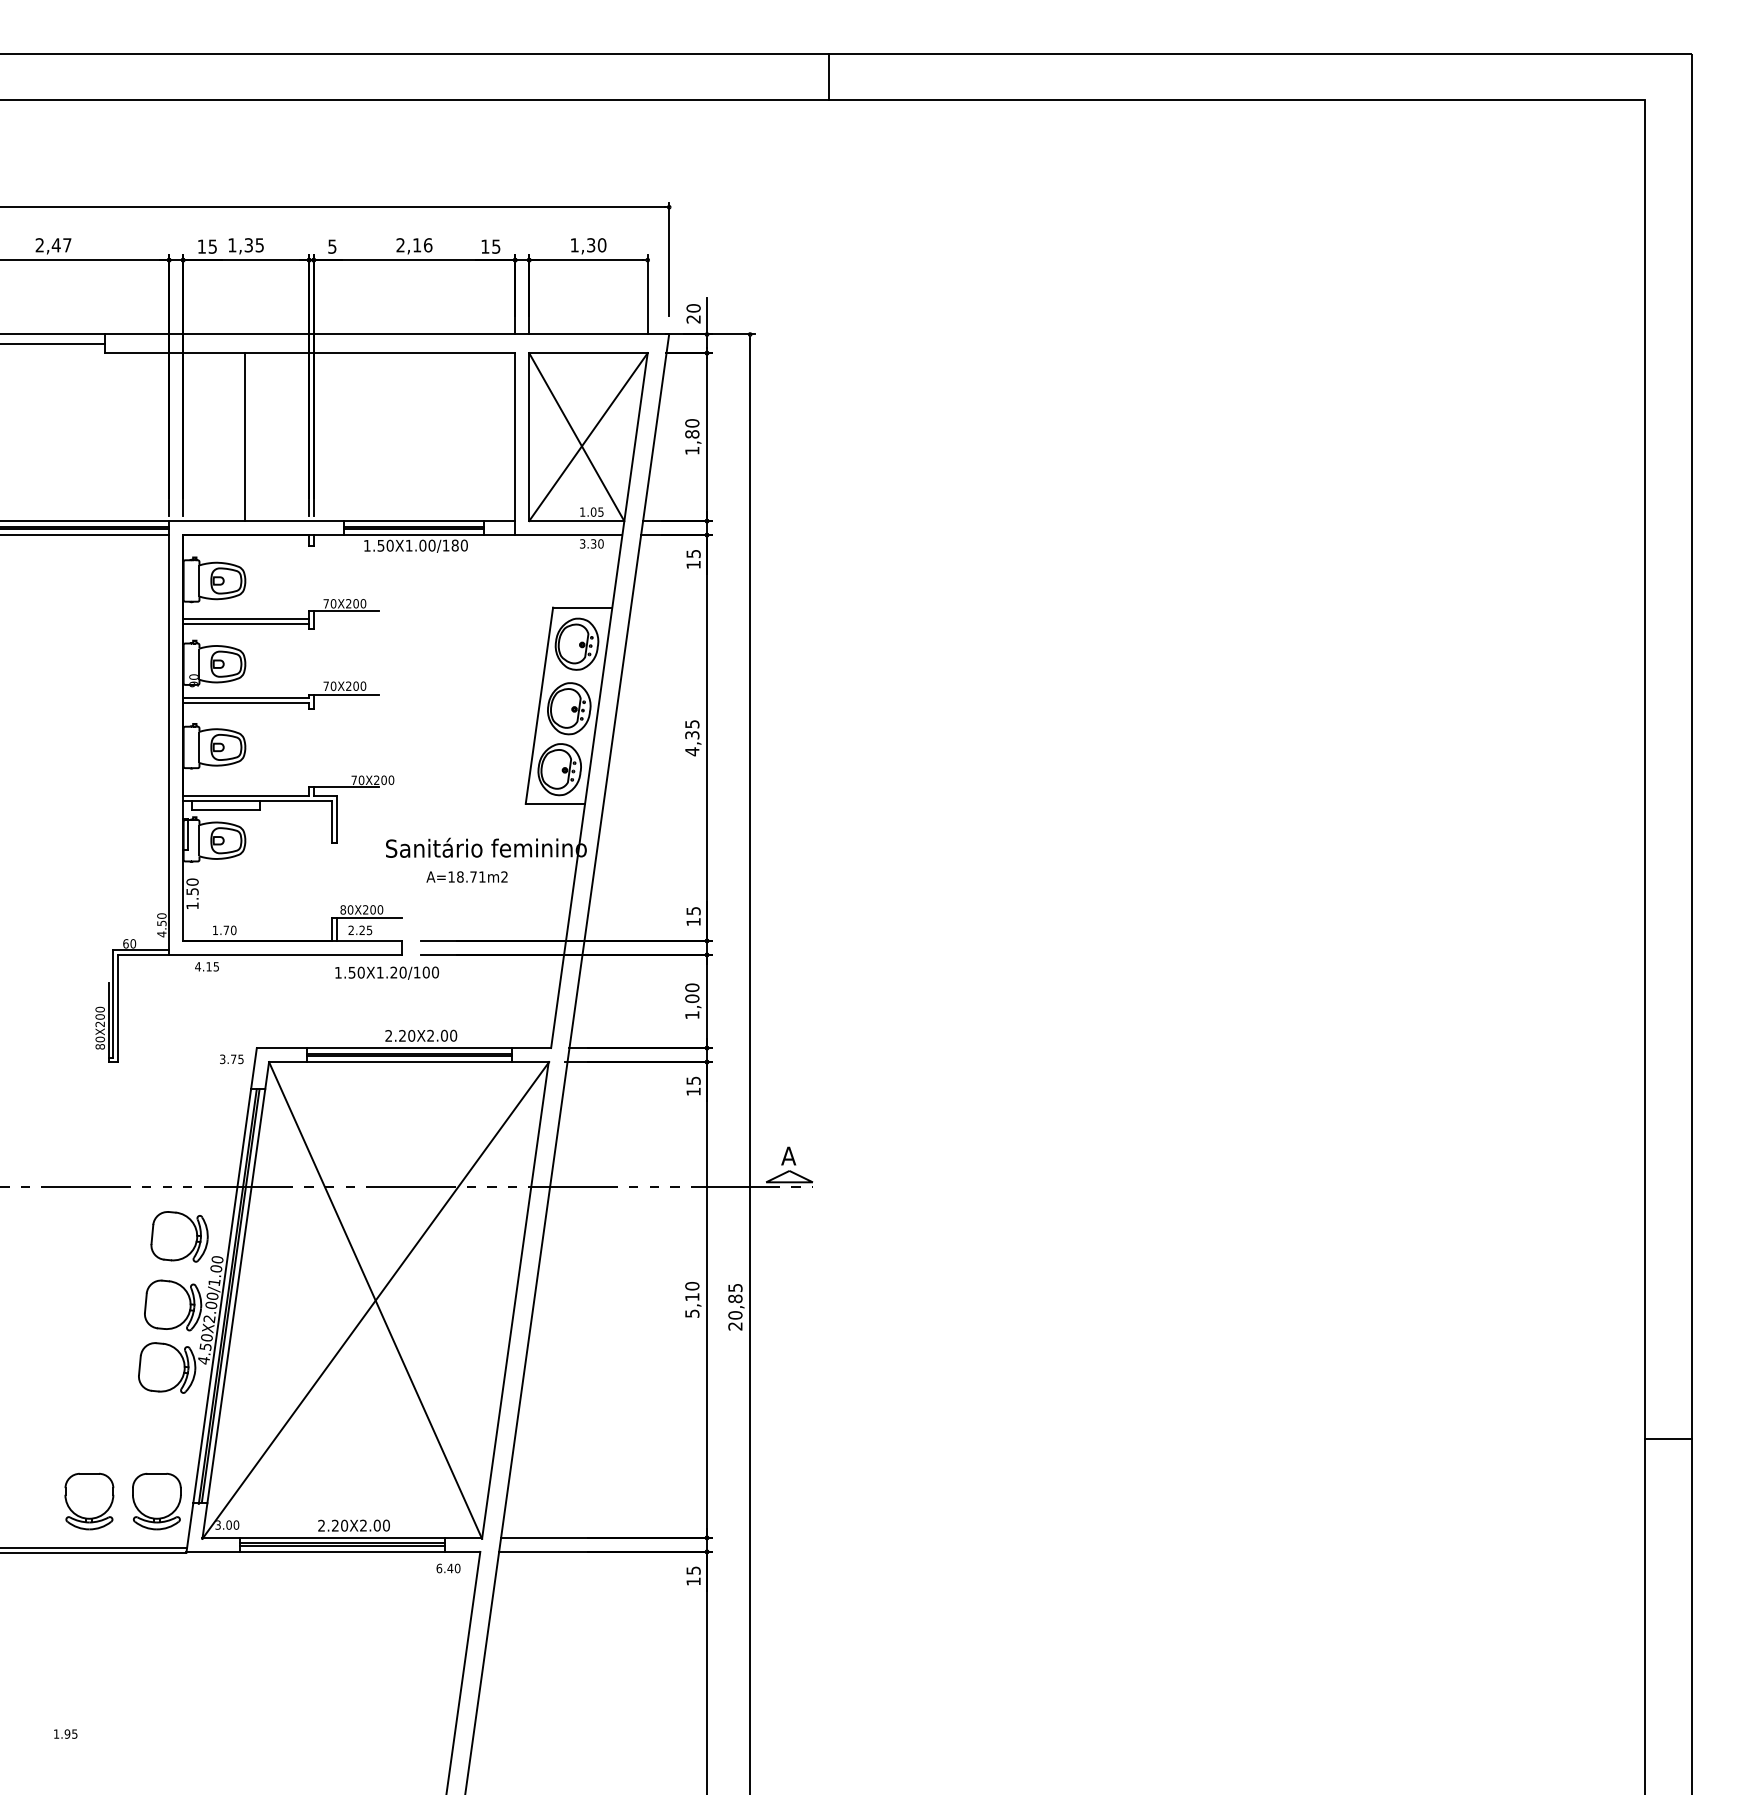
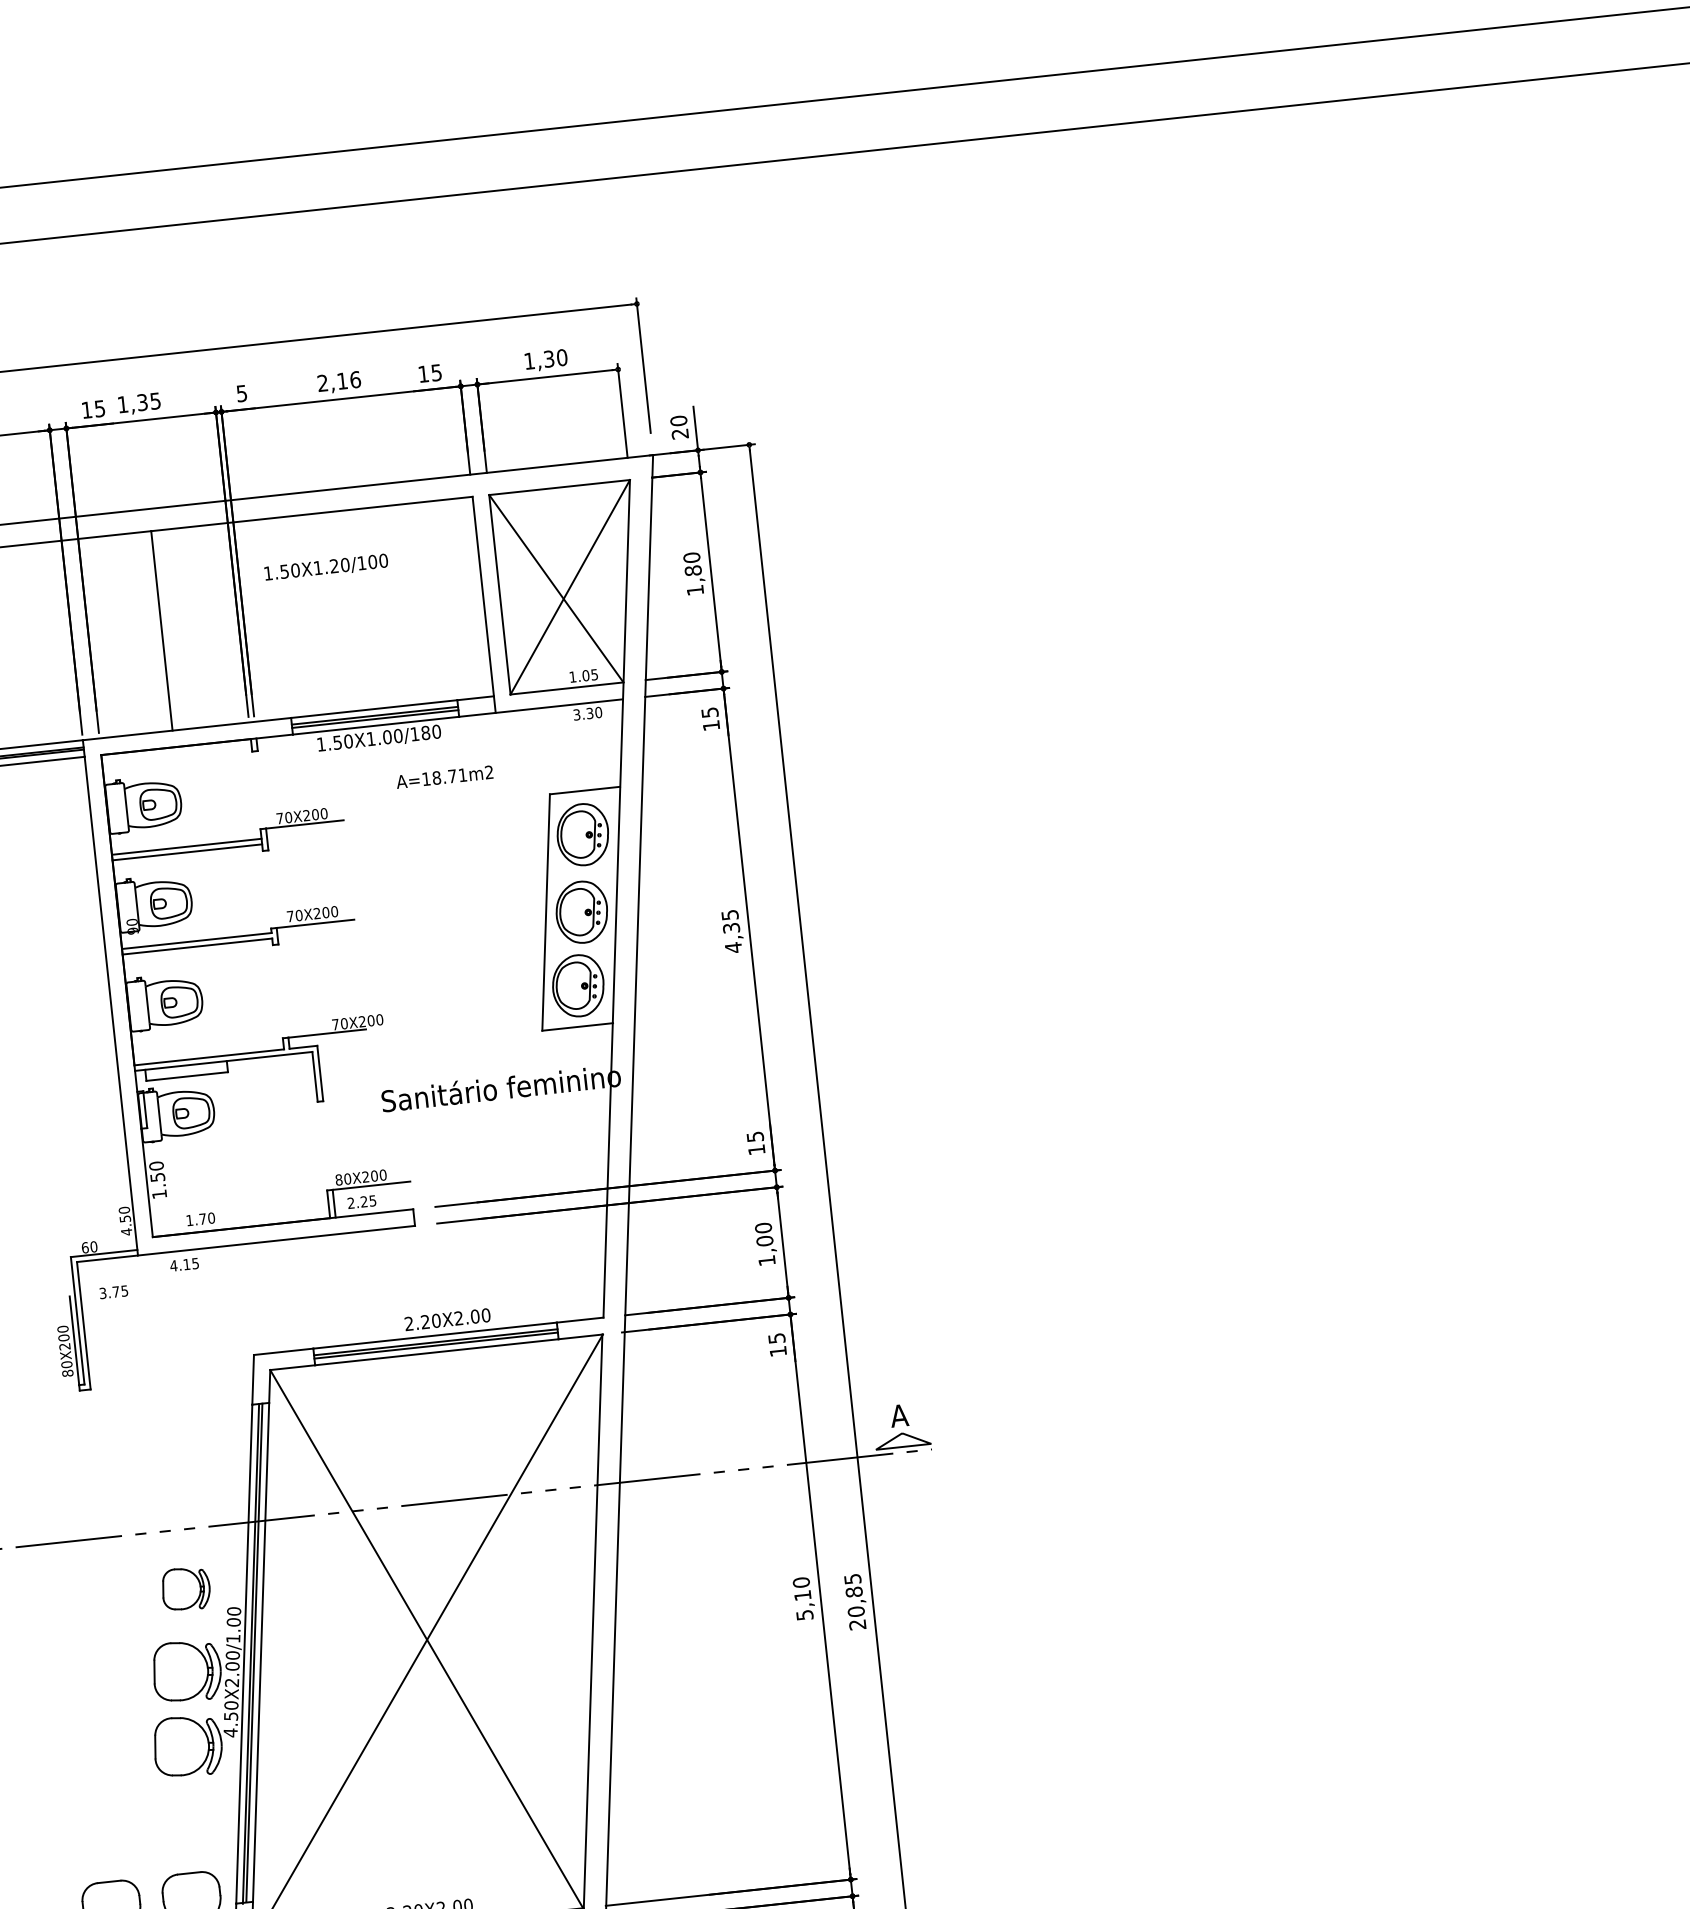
line: (828, 76) -> (809, 128), removed
text: (466, 876) -> (443, 776), moved
text: (386, 972) -> (325, 567), moved
text: (231, 1059) -> (113, 1292), moved
part: (179, 1236) -> (186, 1588), size x0.7

